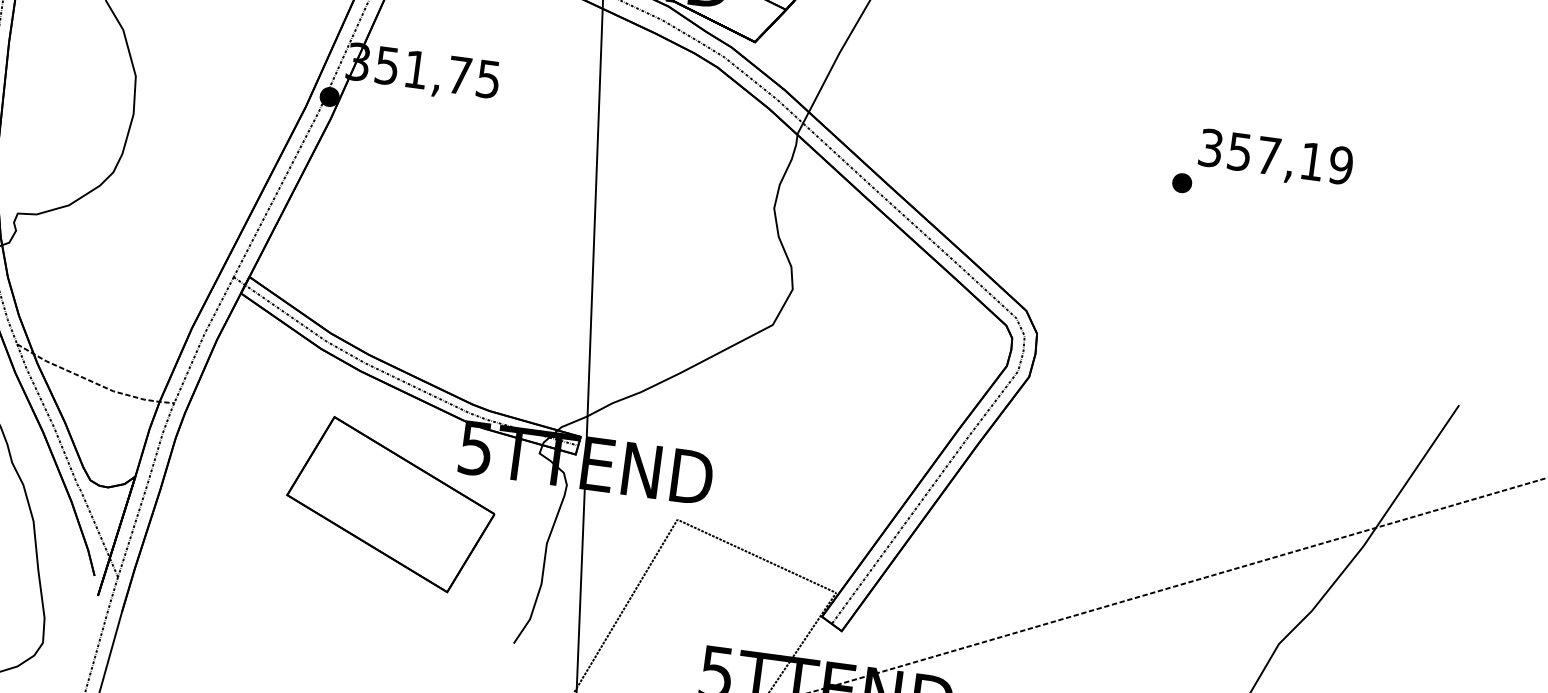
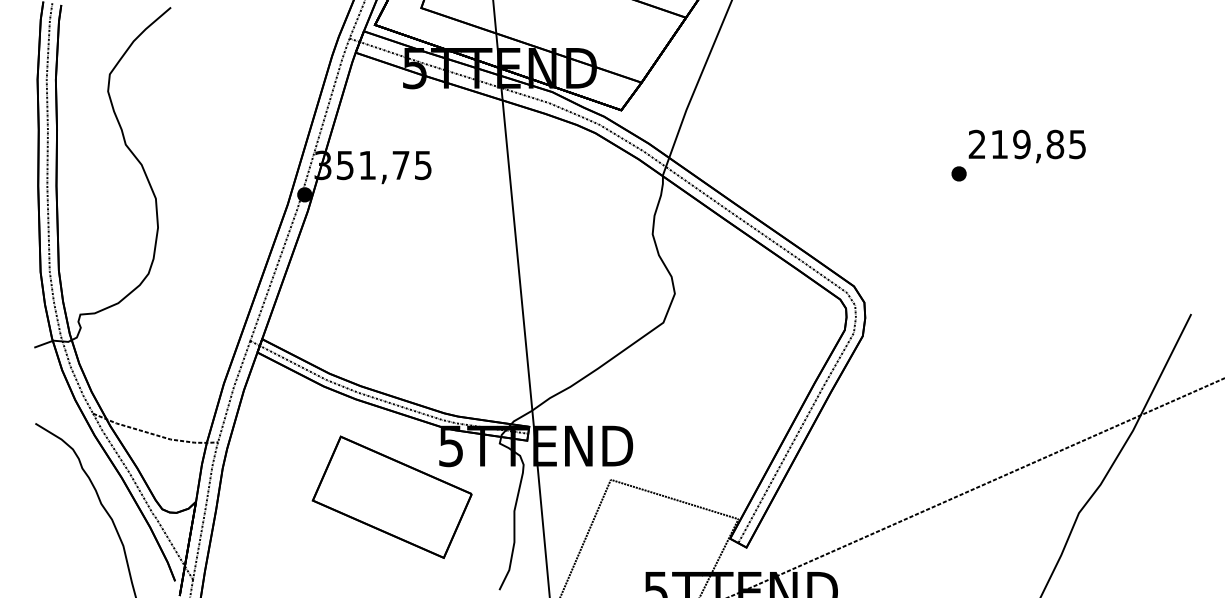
text: (1276, 156) -> (1027, 144), 357,19 -> 219,85

